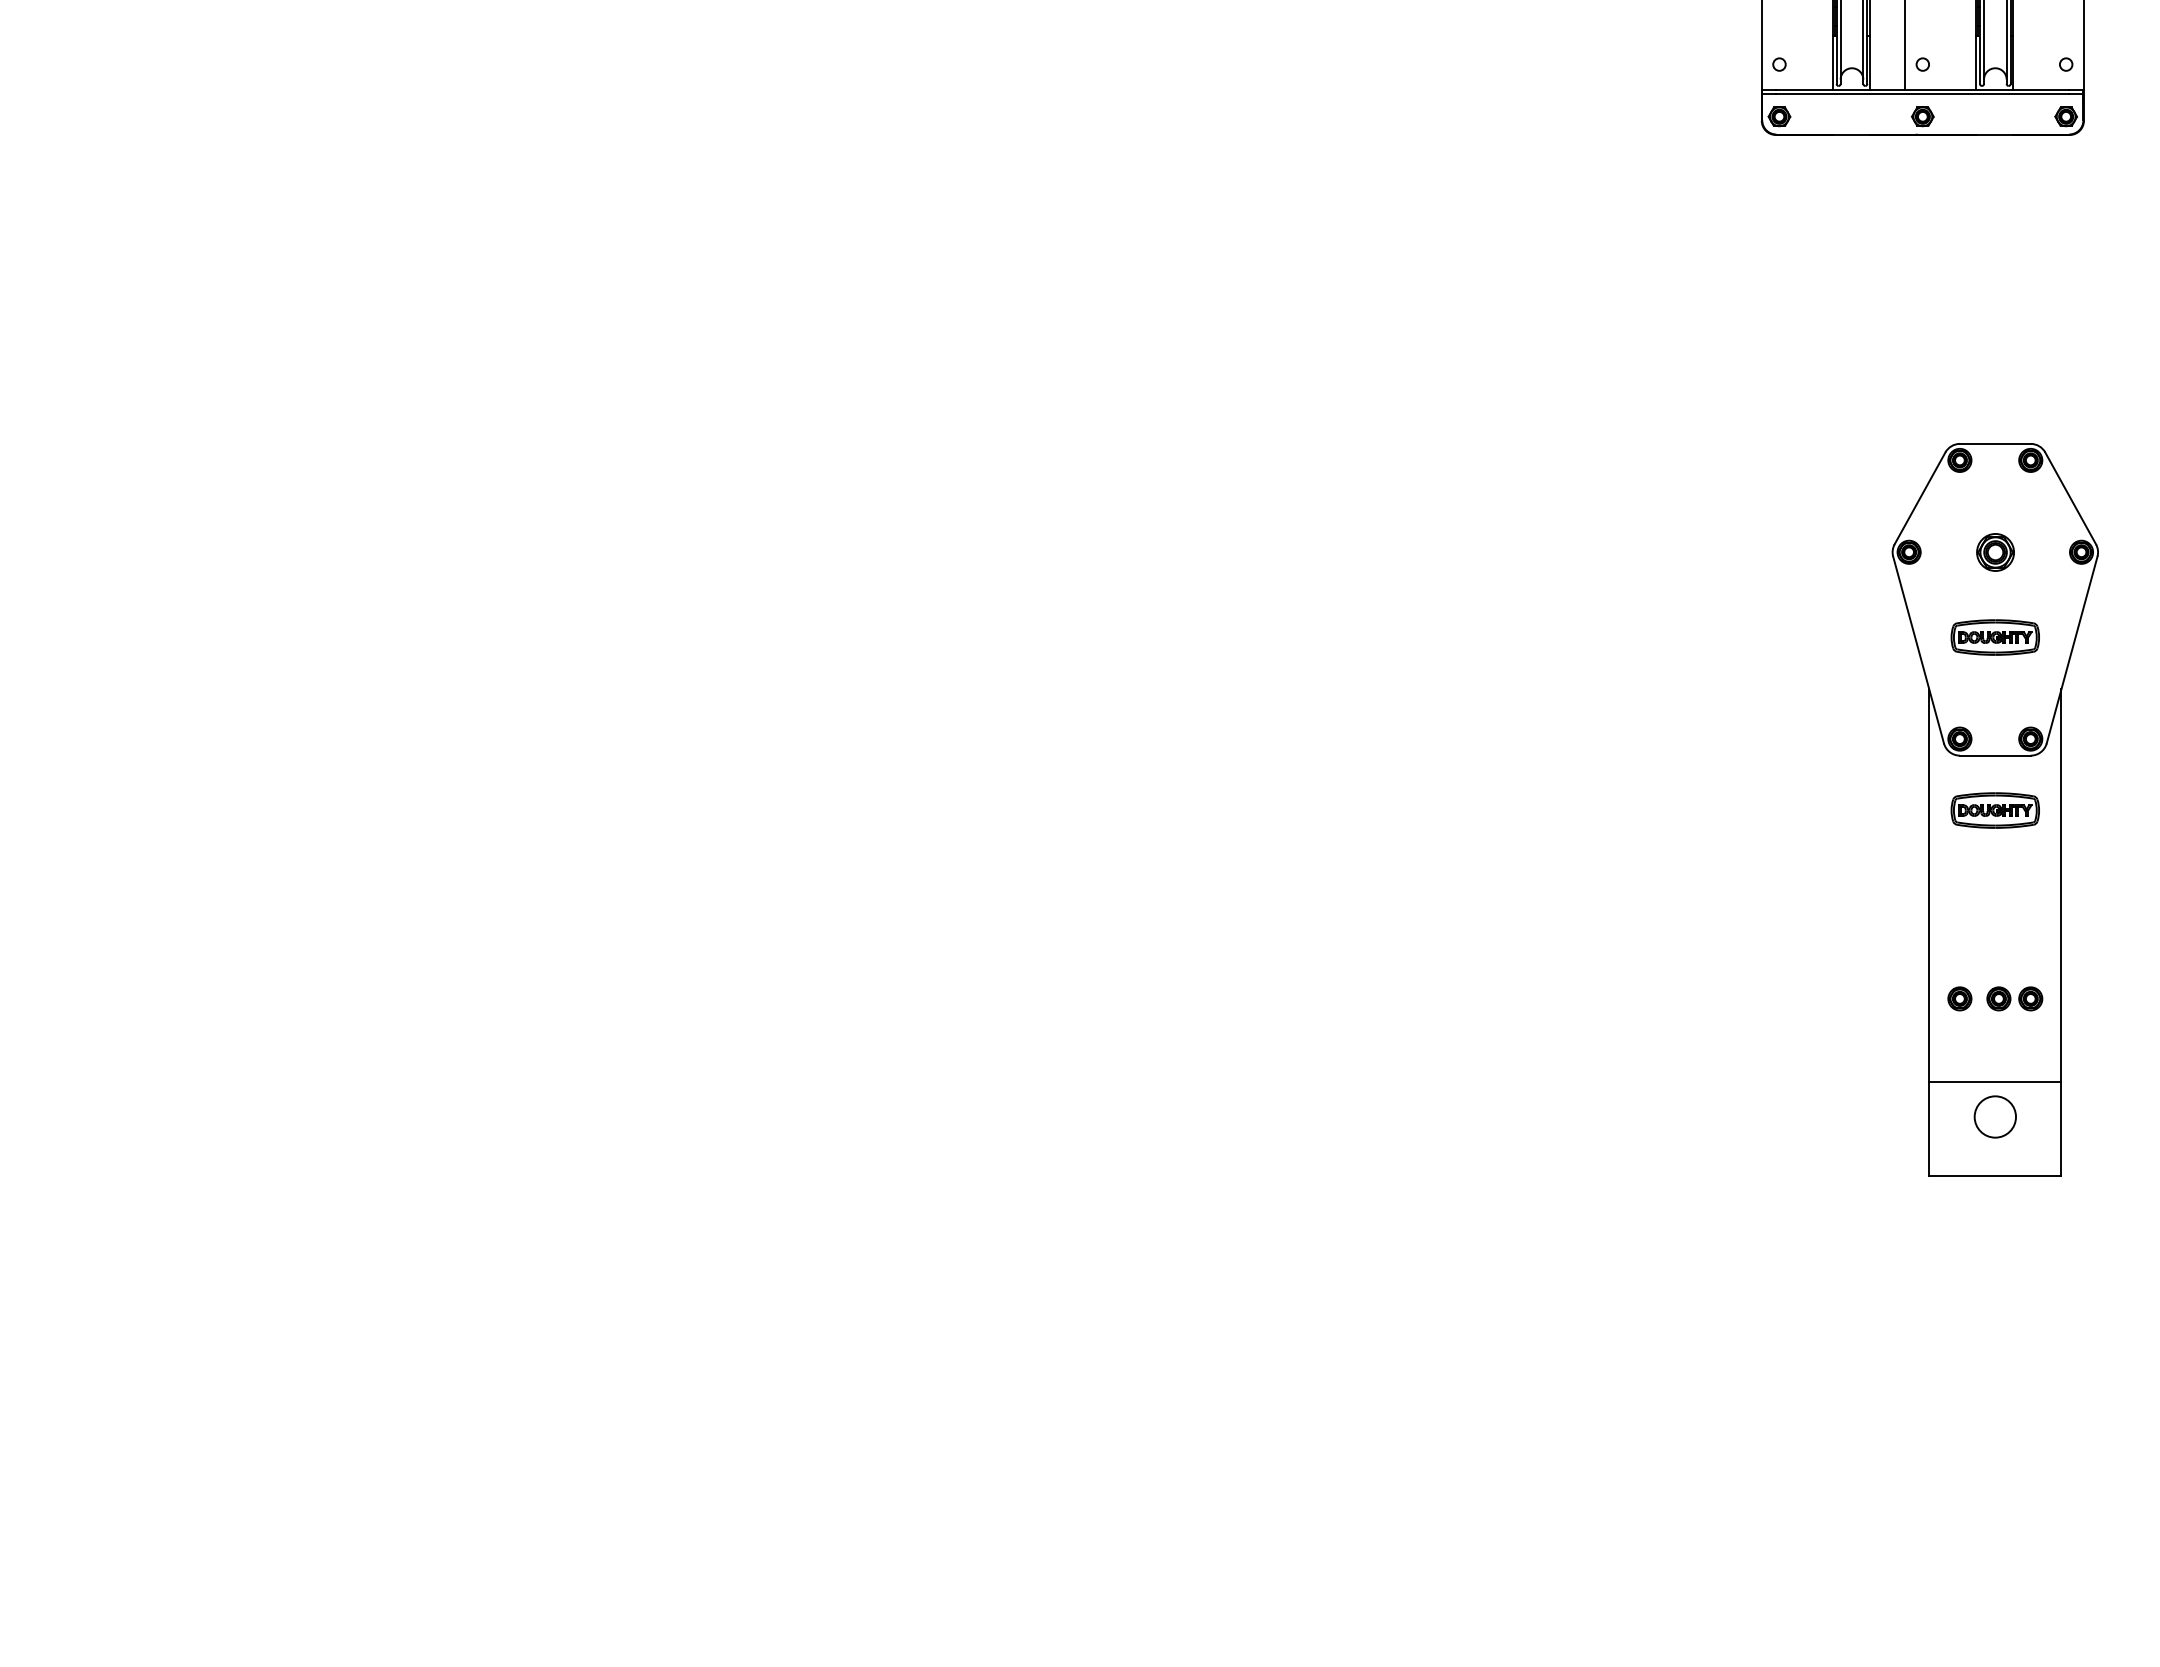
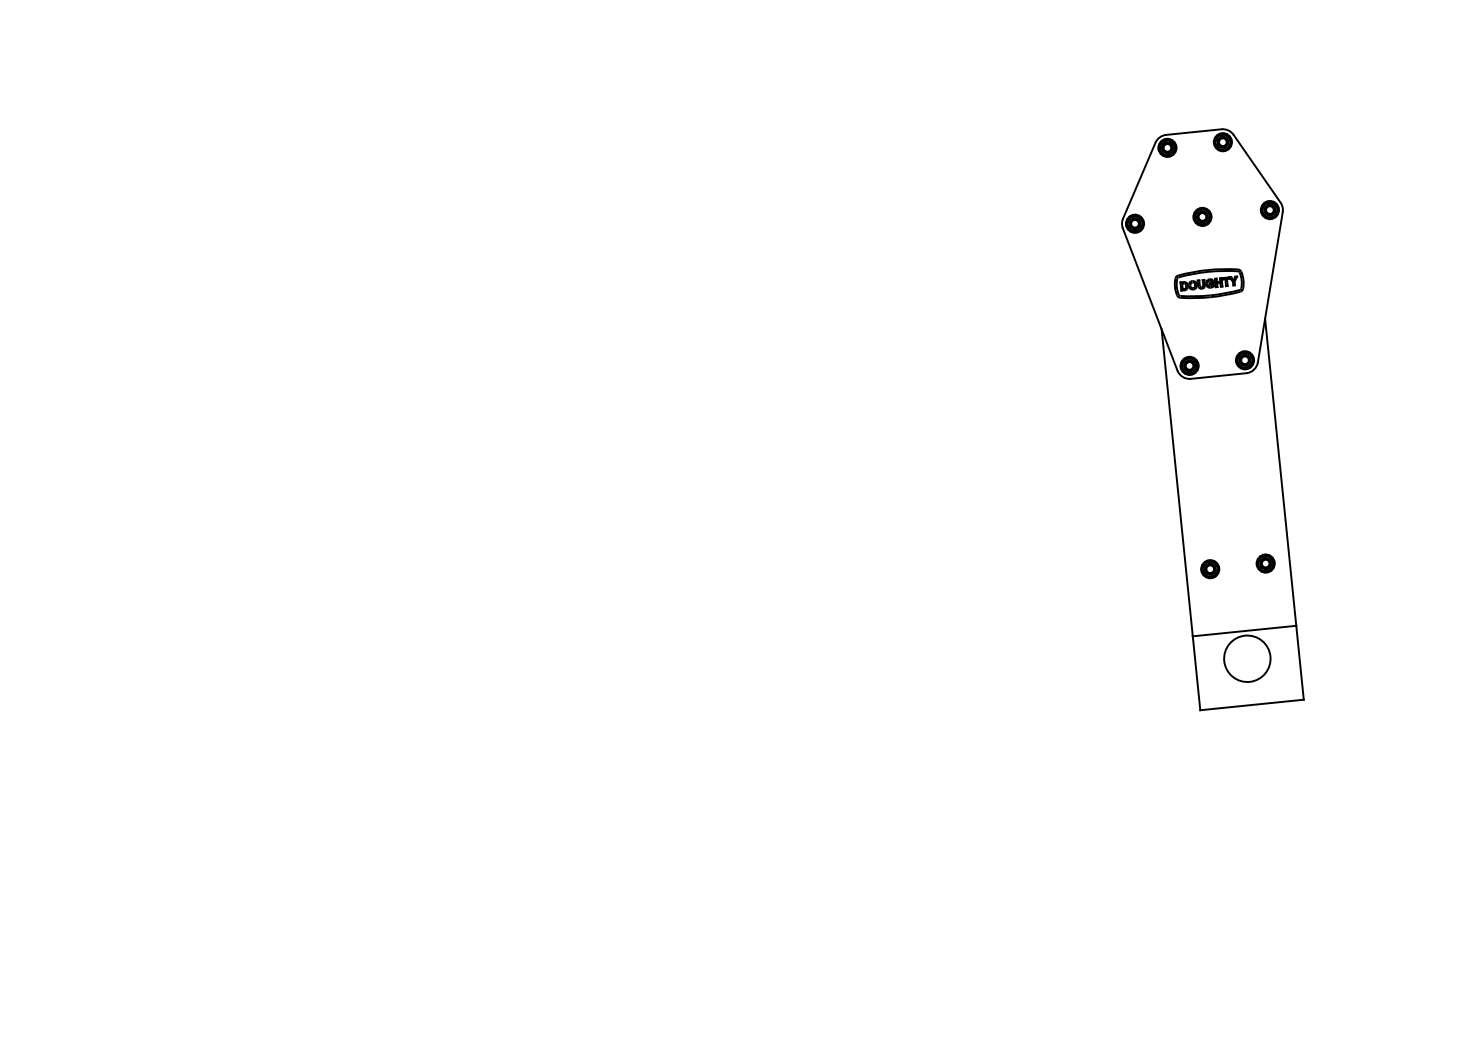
part: (1994, 551) -> (1201, 216), size x0.62
part: (1994, 810) -> (1222, 419), removed
part: (1998, 998) -> (1240, 565), removed
circle: (1994, 1116) -> (1246, 658), size x1.43

